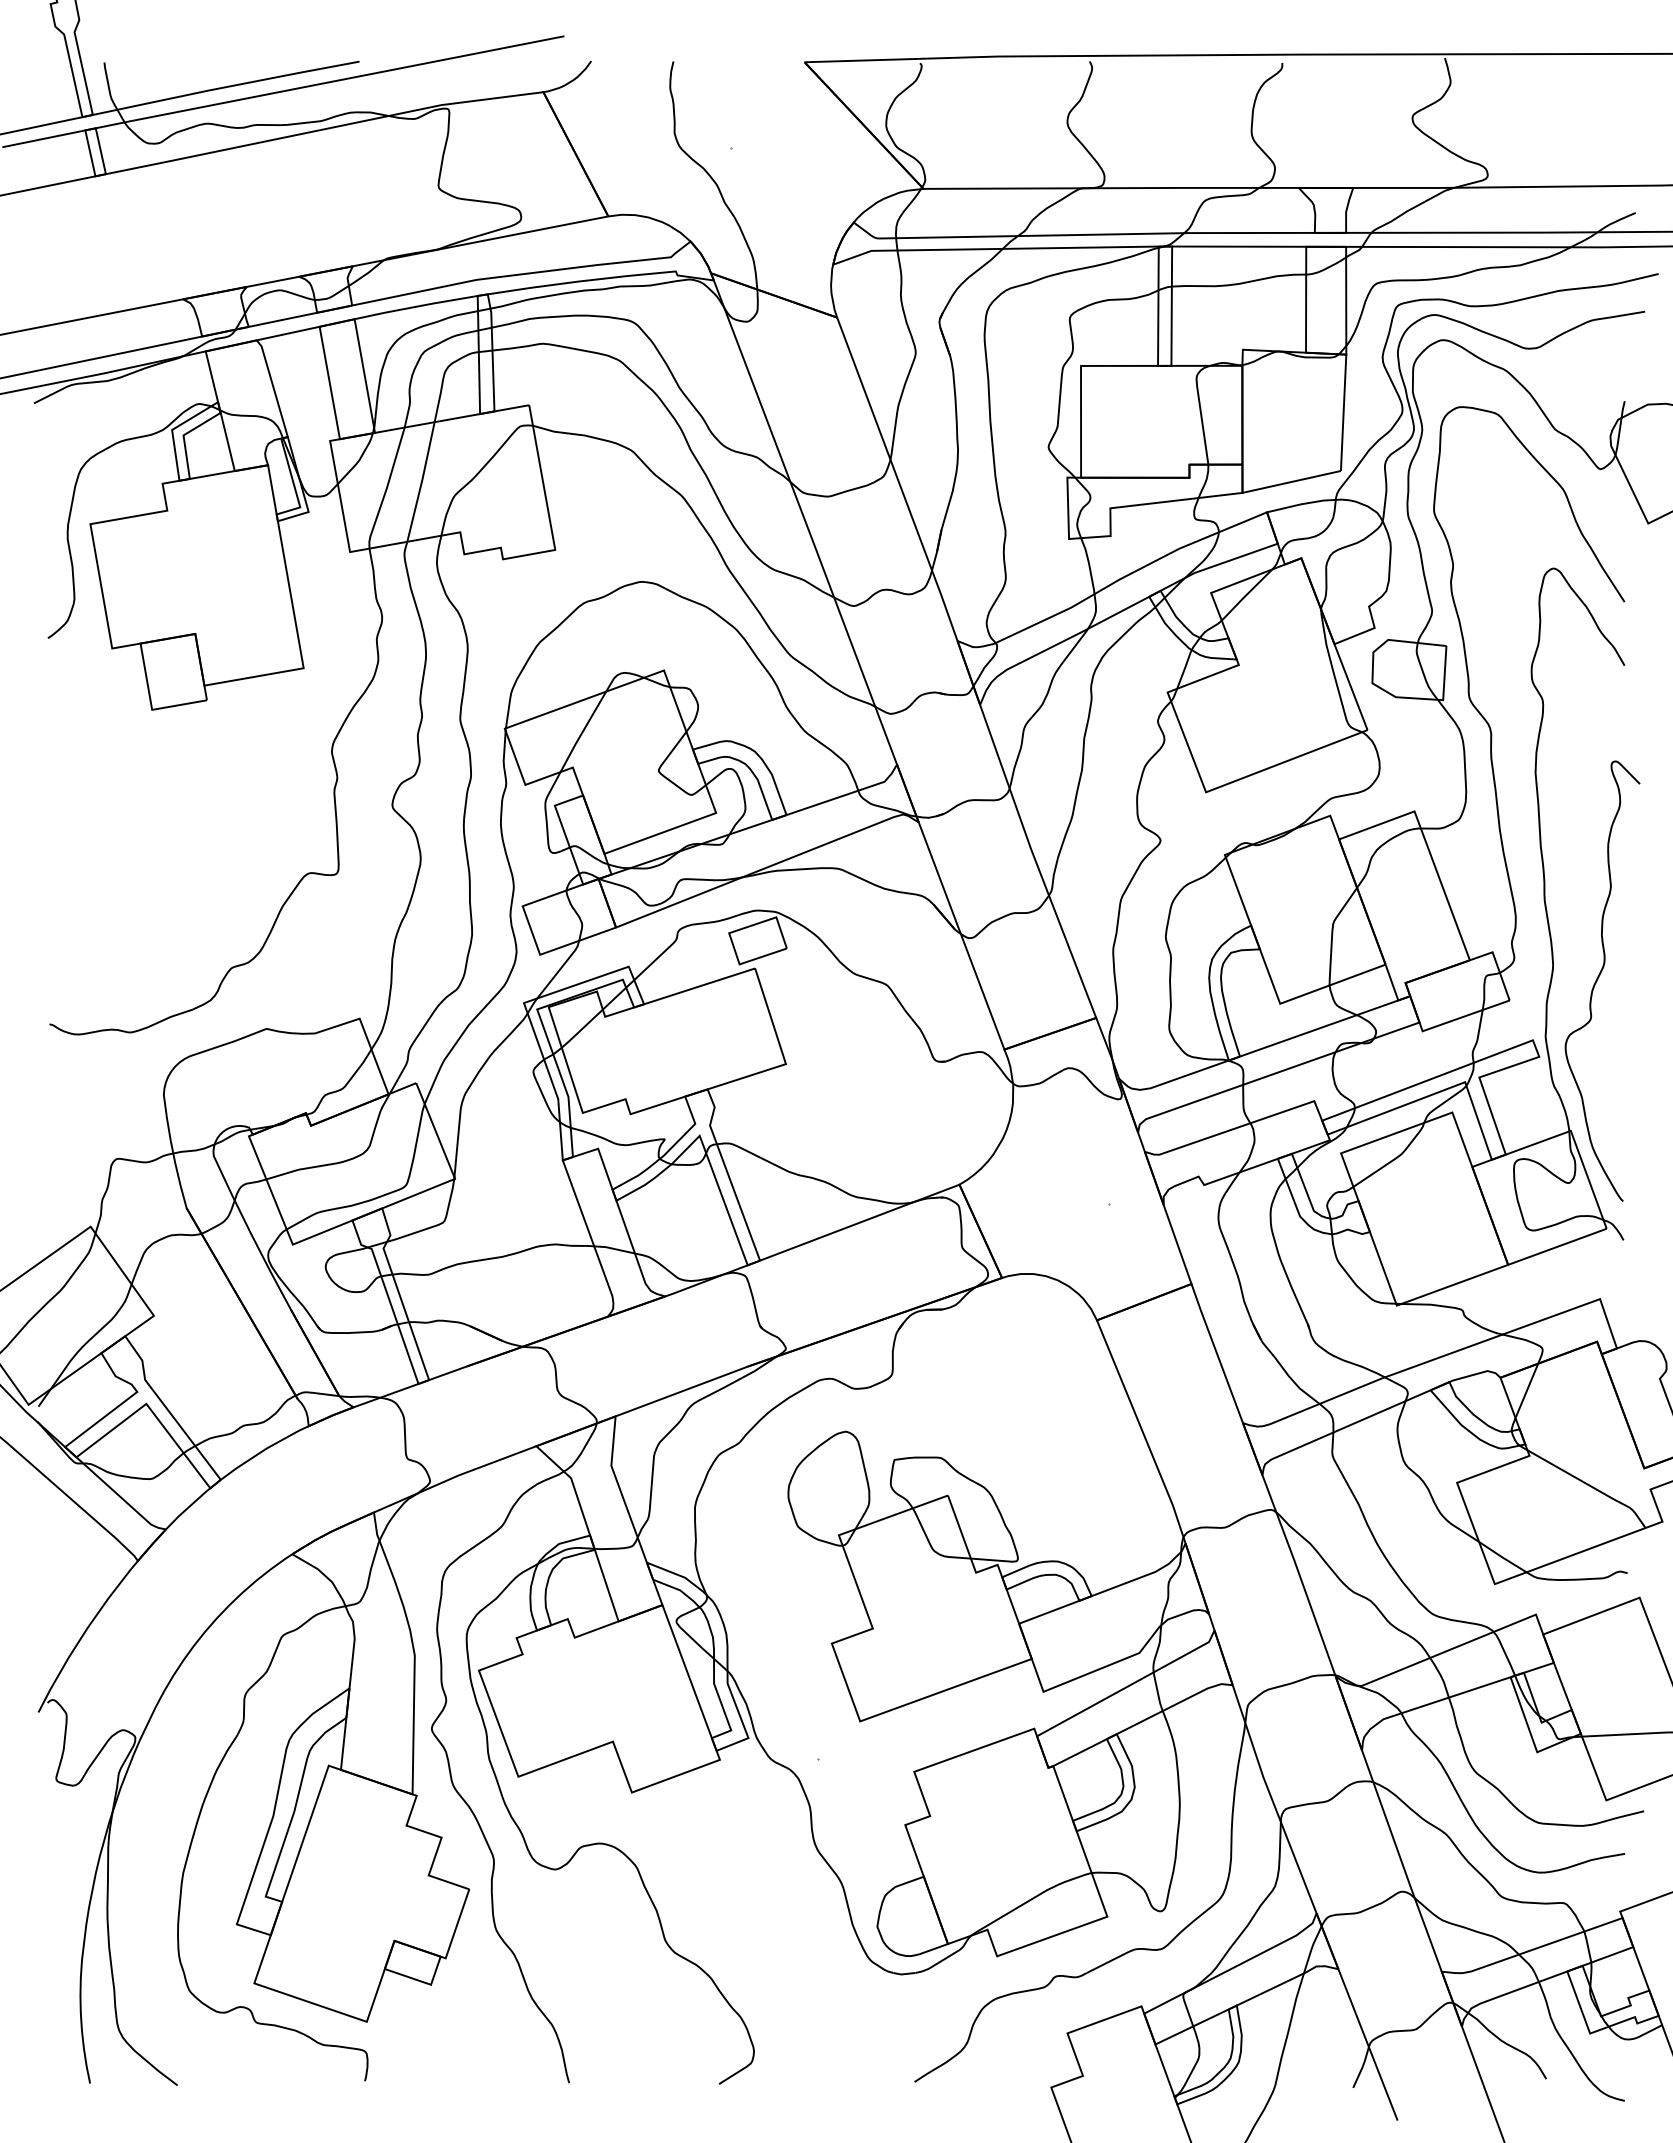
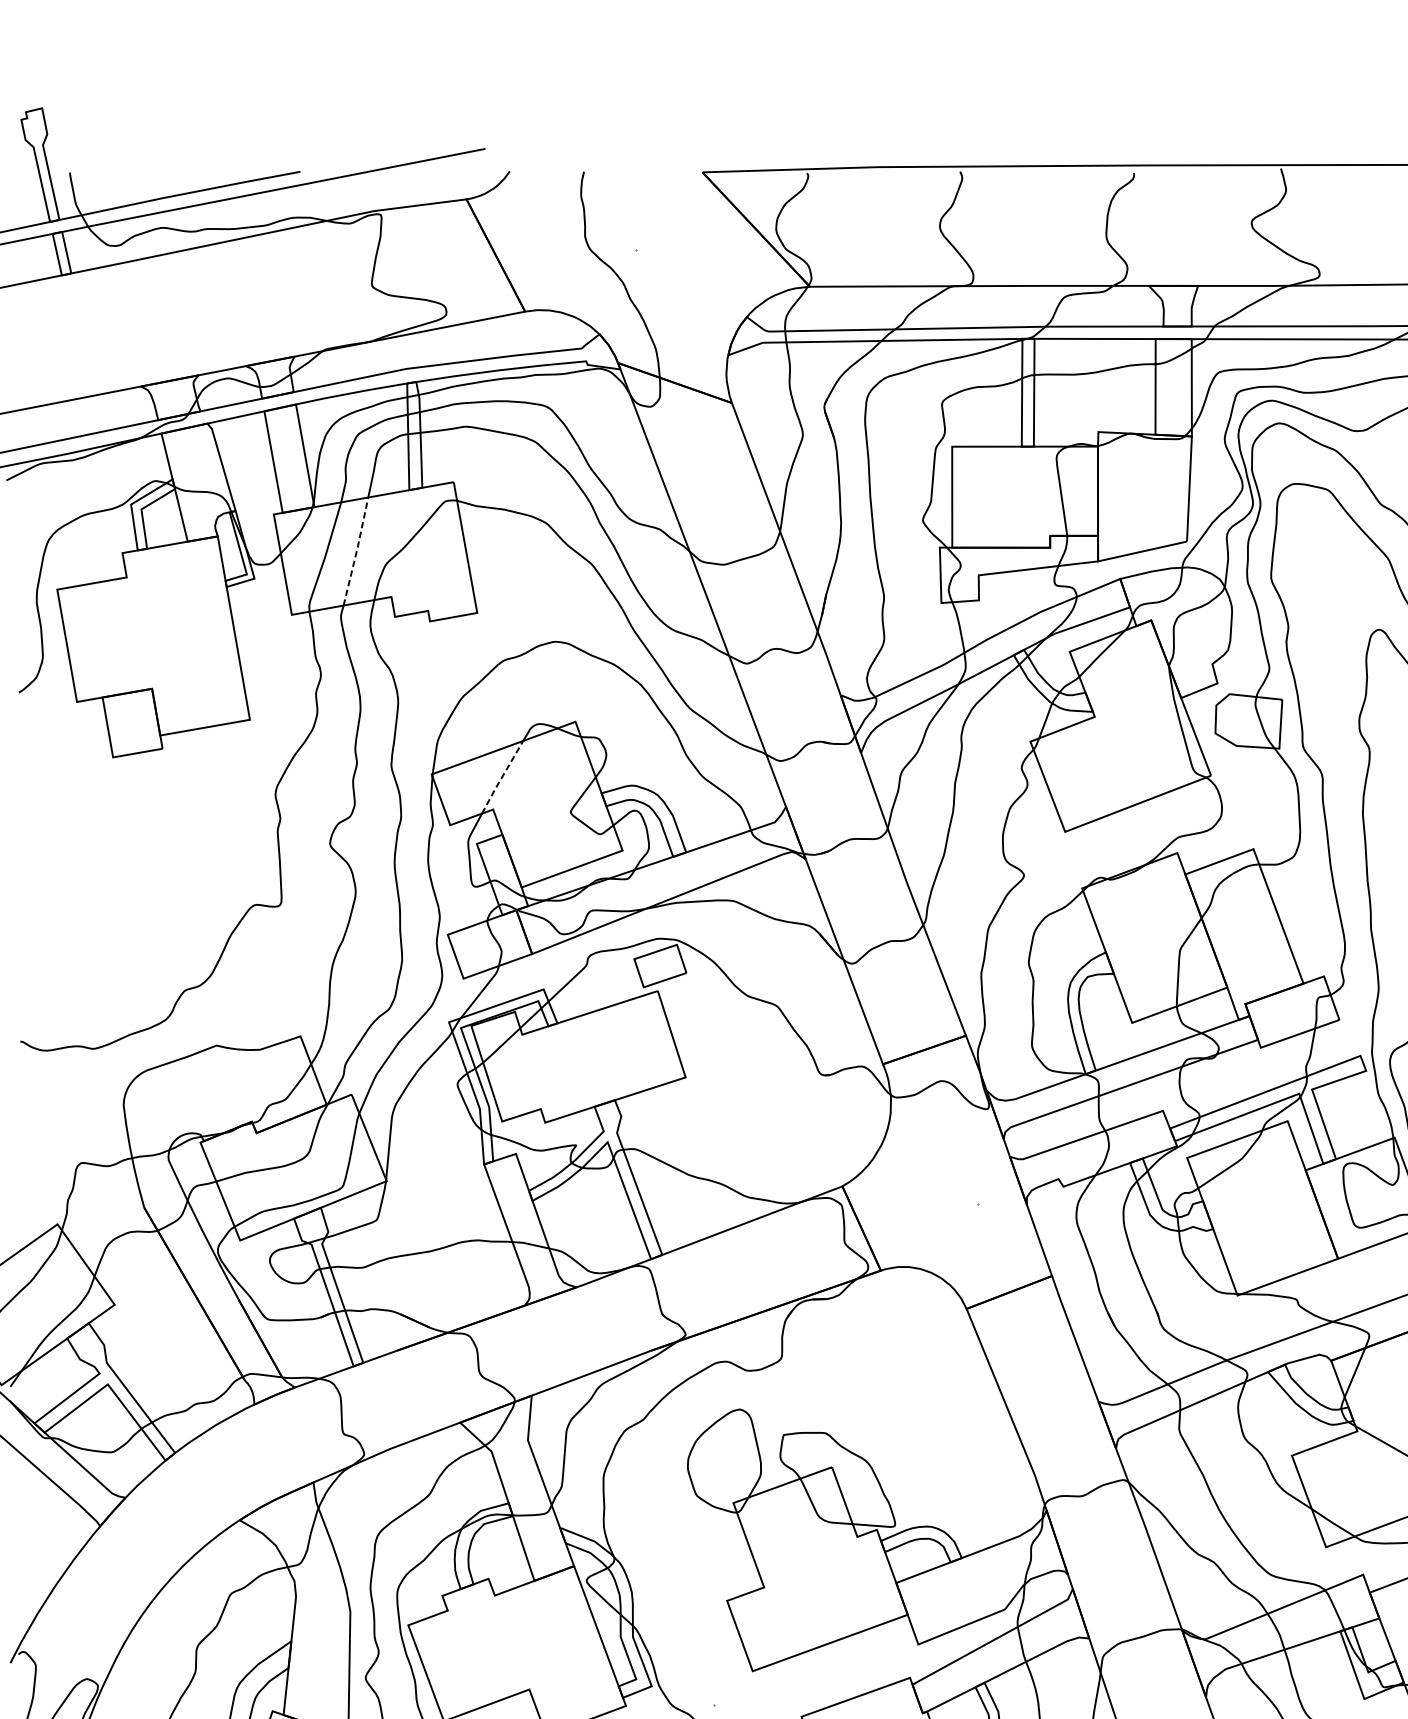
line: (422, 481) -> (357, 551), solid -> dashed
line: (582, 731) -> (501, 776), solid -> dashed

